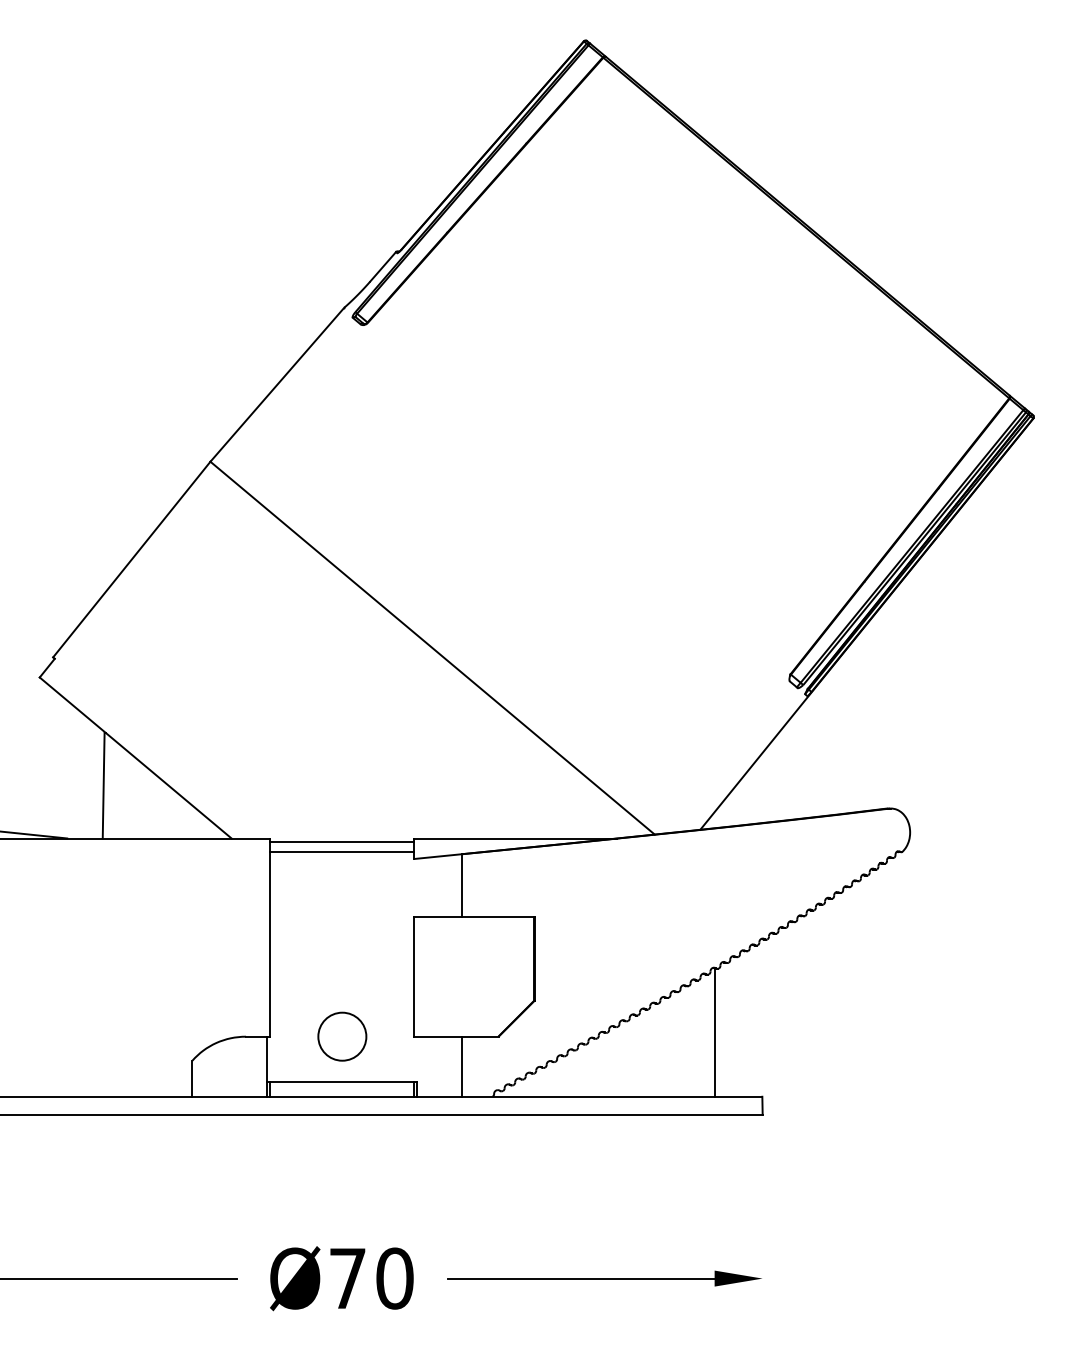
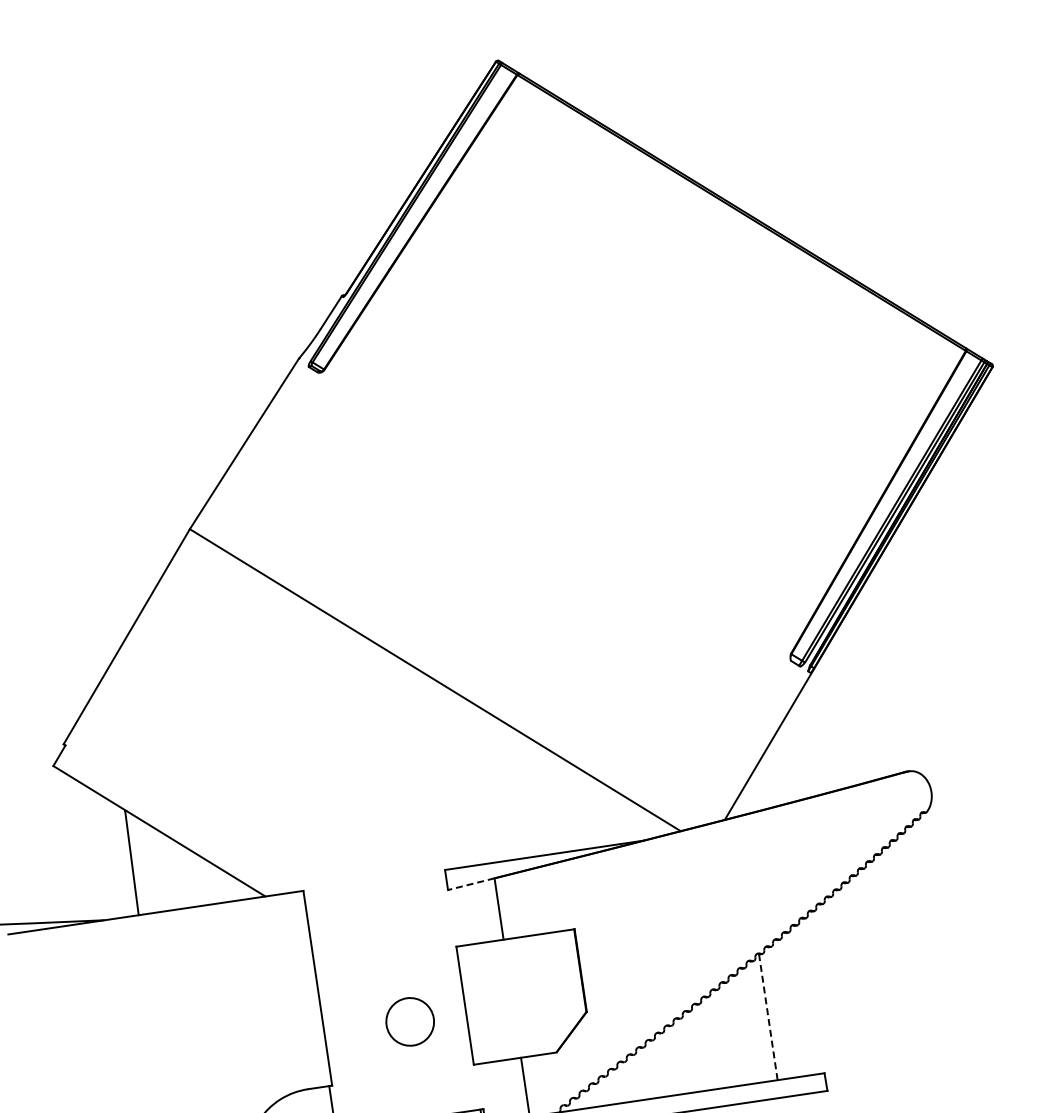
line: (342, 842) -> (374, 884), removed
line: (342, 851) -> (376, 893), removed
line: (437, 856) -> (470, 884), solid -> dashed
line: (714, 1033) -> (768, 1018), solid -> dashed
circle: (342, 1036) -> (410, 1021), moved

